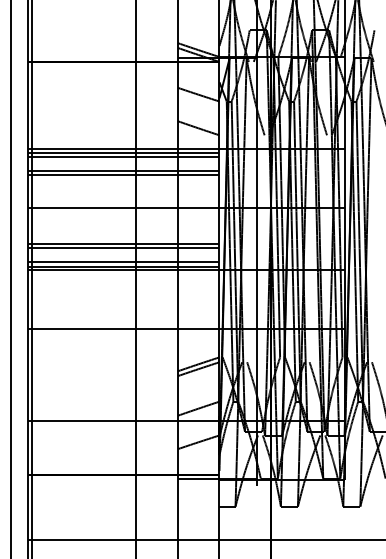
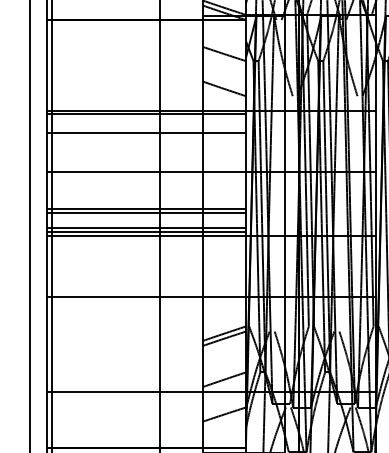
line: (123, 156) -> (146, 118), removed
line: (123, 175) -> (146, 137), removed

